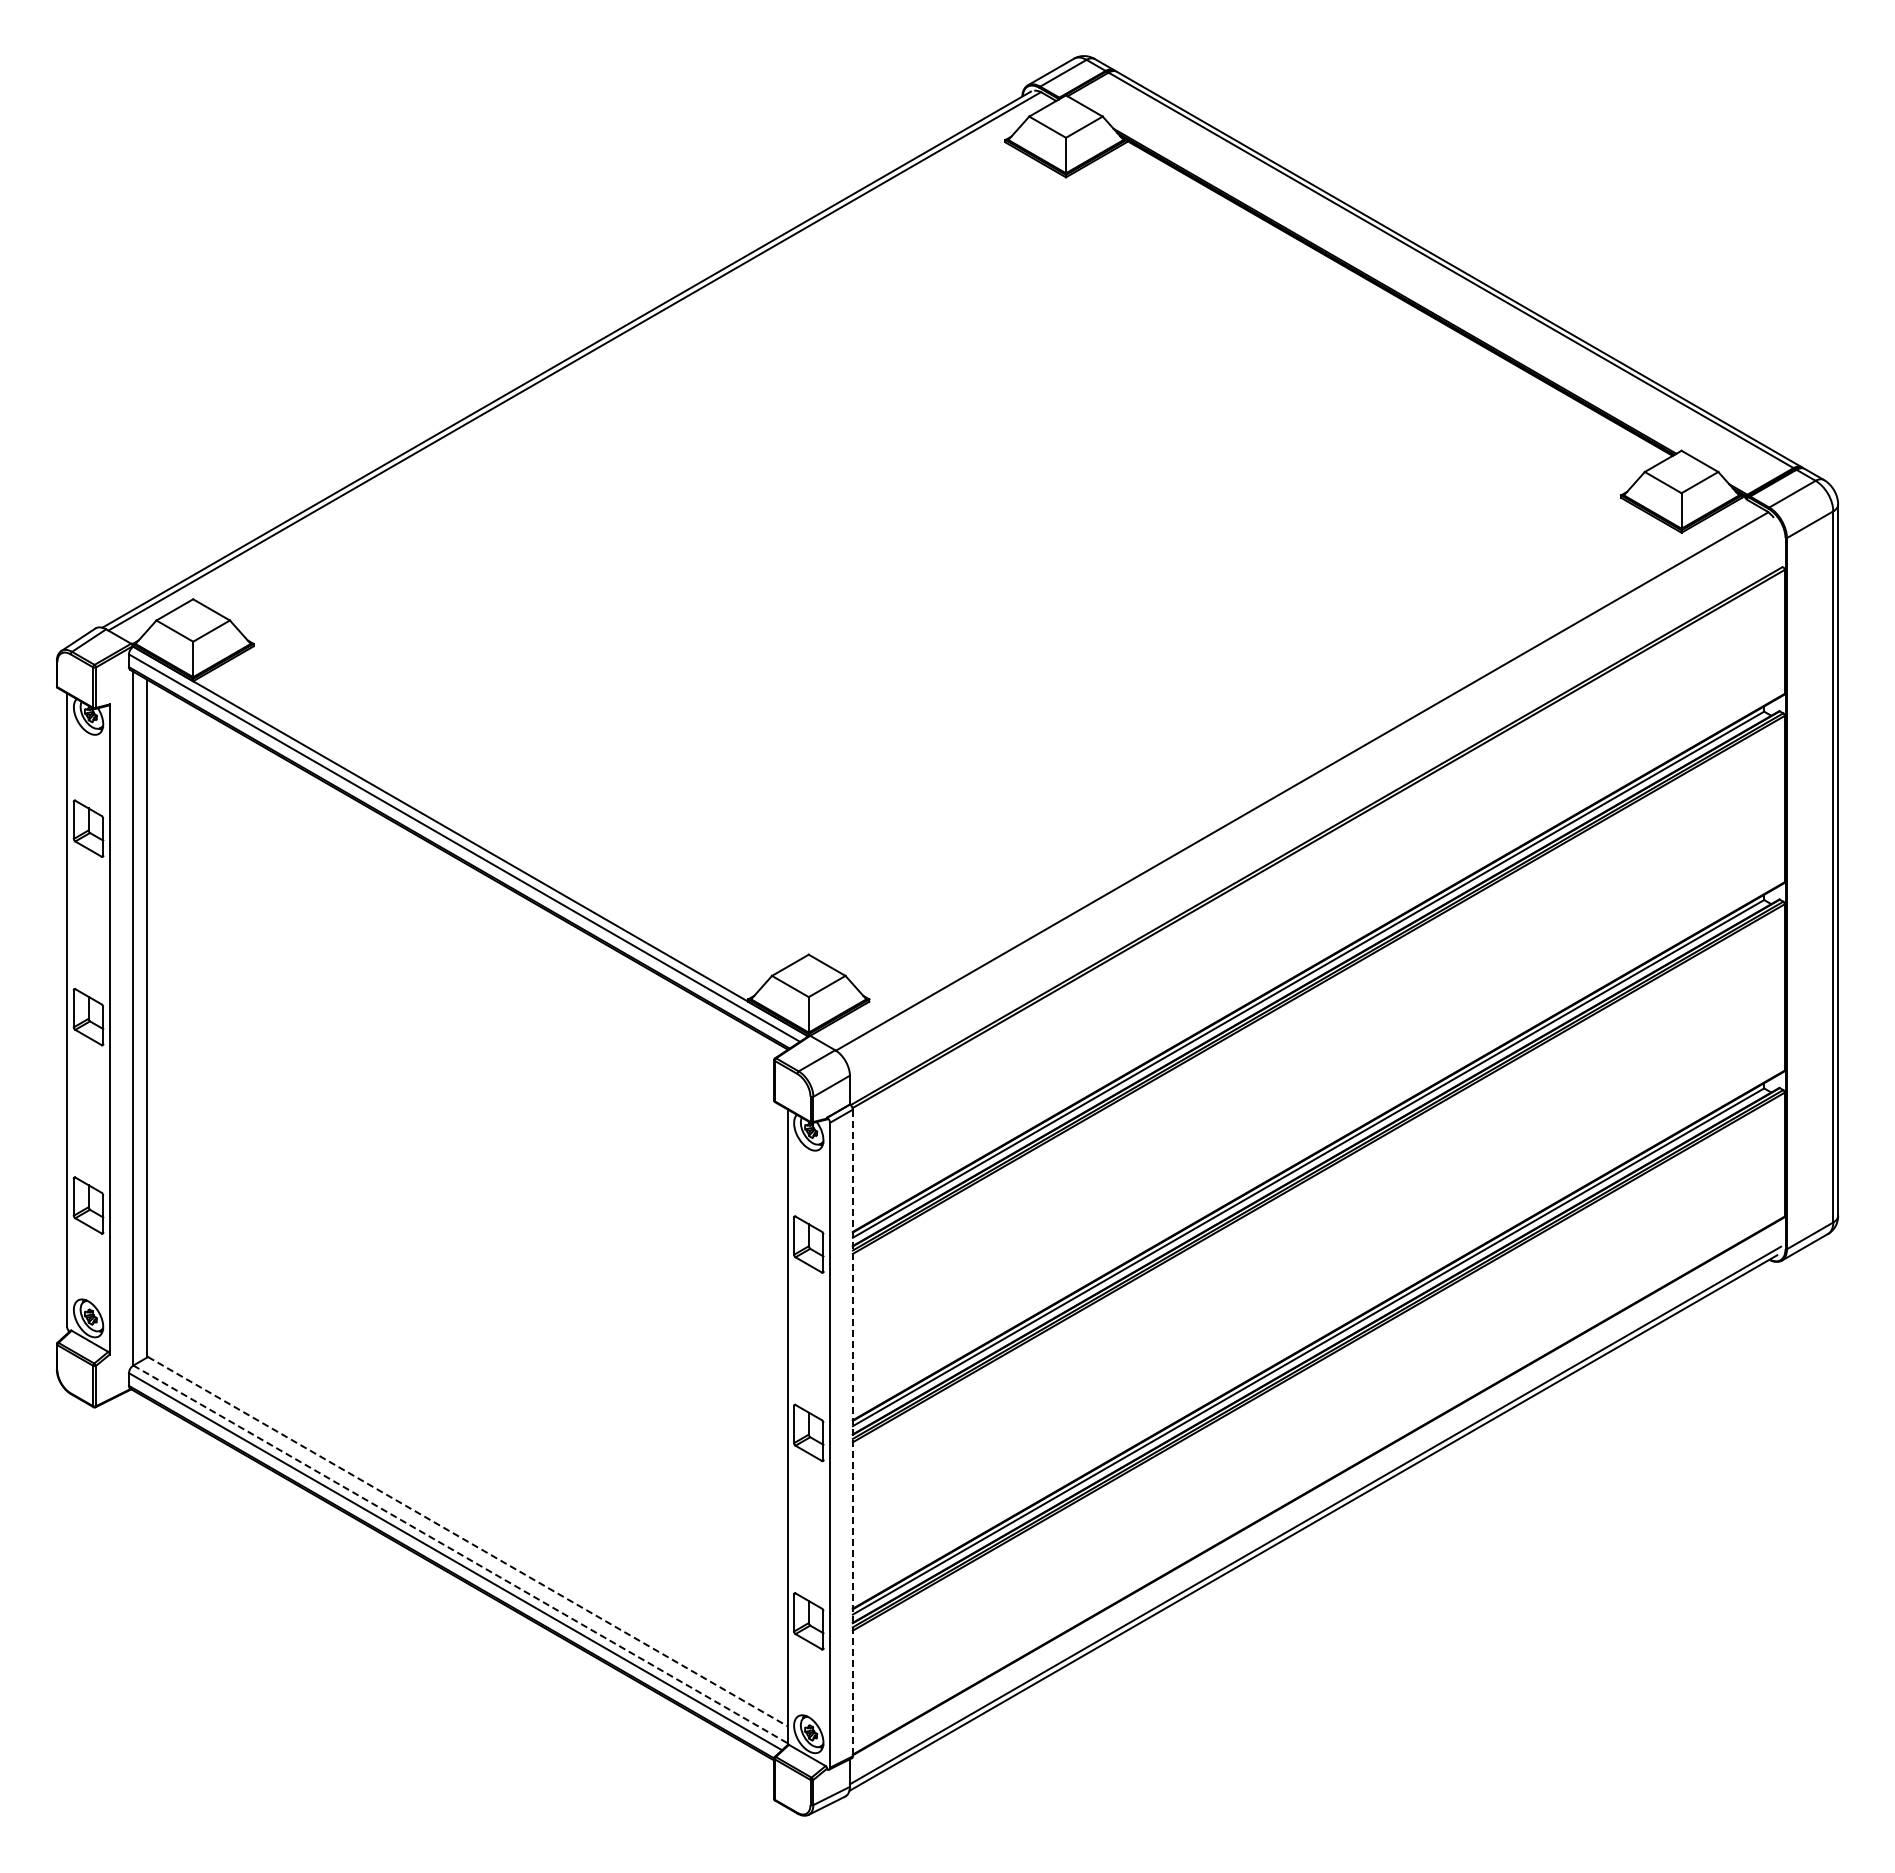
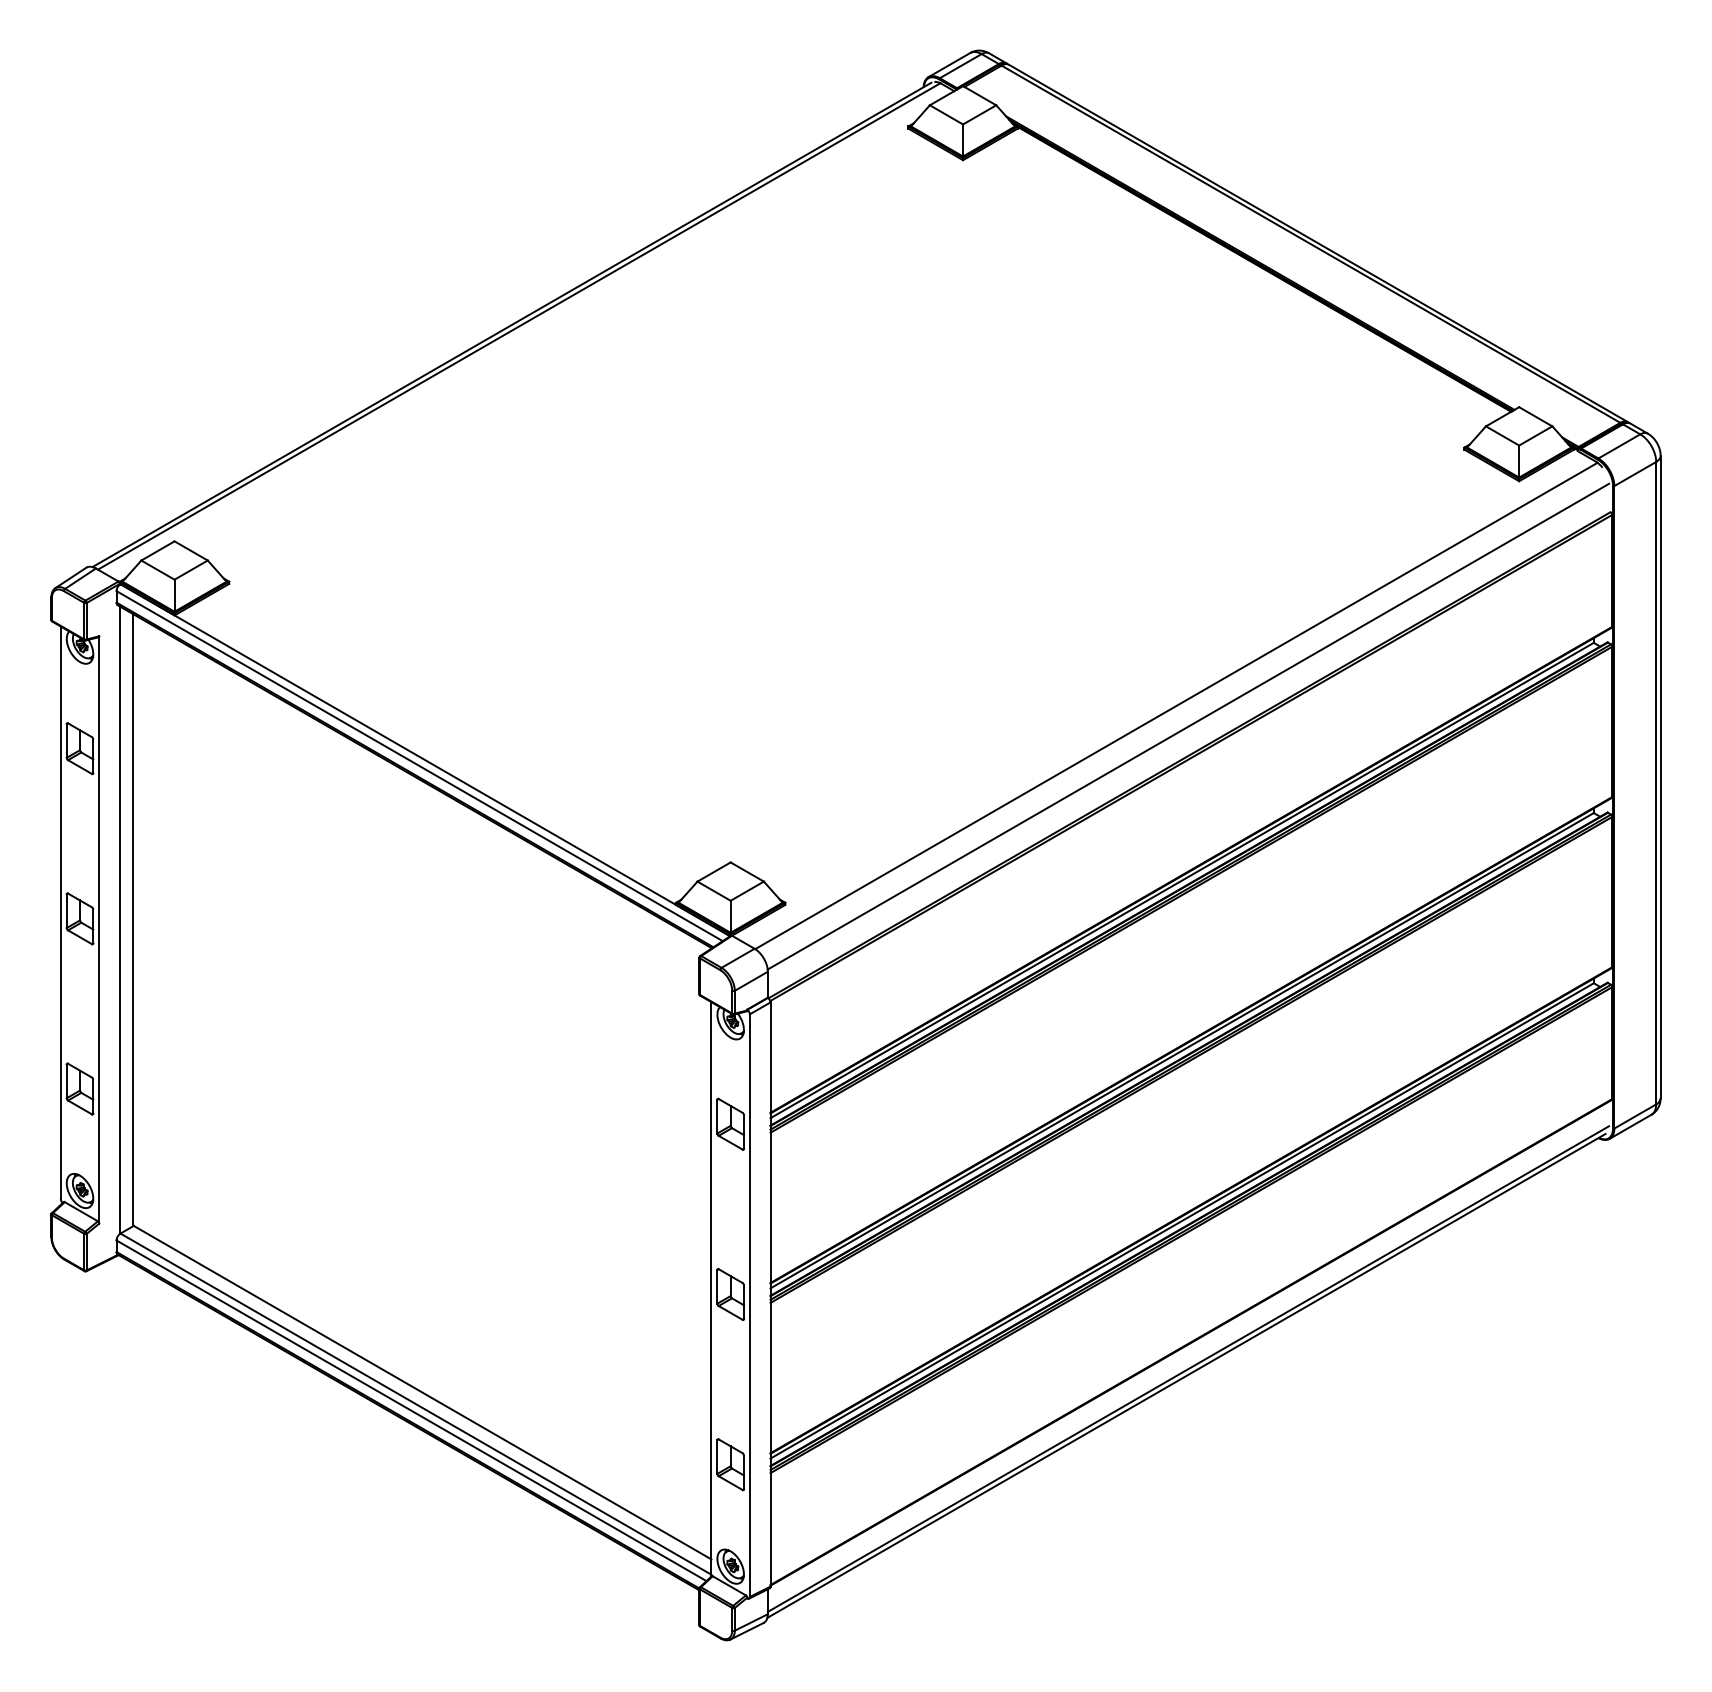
line: (1315, 804) -> (1188, 726), added
line: (852, 1433) -> (770, 1294), dashed -> solid
line: (468, 1541) -> (423, 1392), dashed -> solid
line: (460, 1554) -> (416, 1404), dashed -> solid

